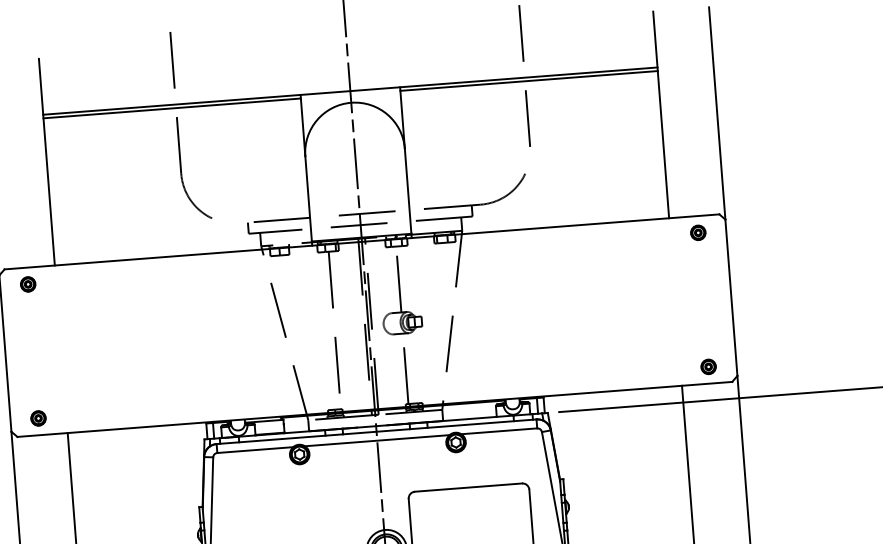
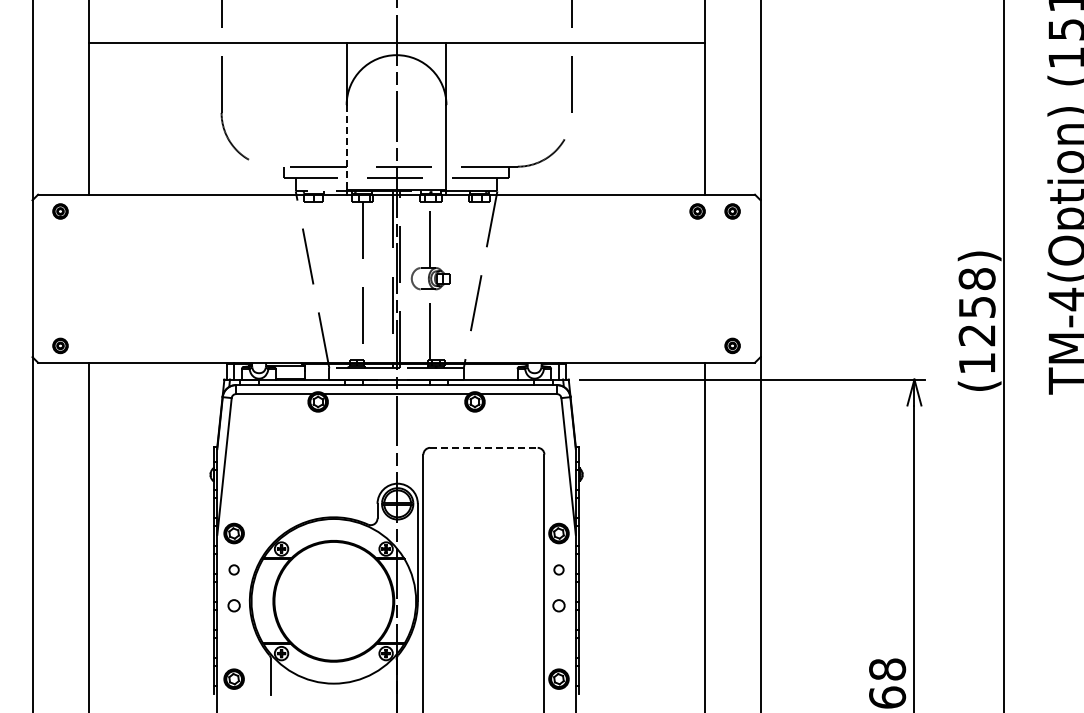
line: (529, 81) -> (575, 47), removed
line: (172, 108) -> (217, 47), removed
line: (308, 198) -> (346, 147), solid -> dashed
part: (663, 235) -> (697, 211), added
line: (468, 487) -> (483, 447), solid -> dashed

